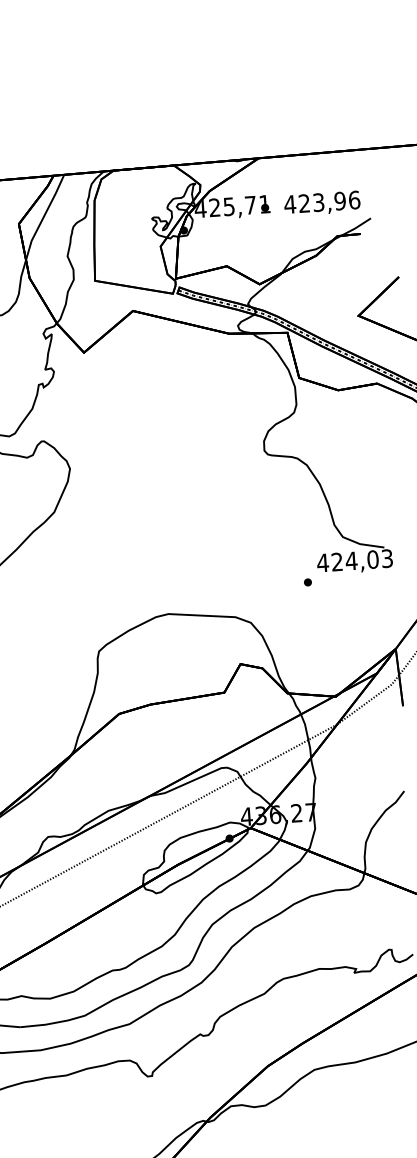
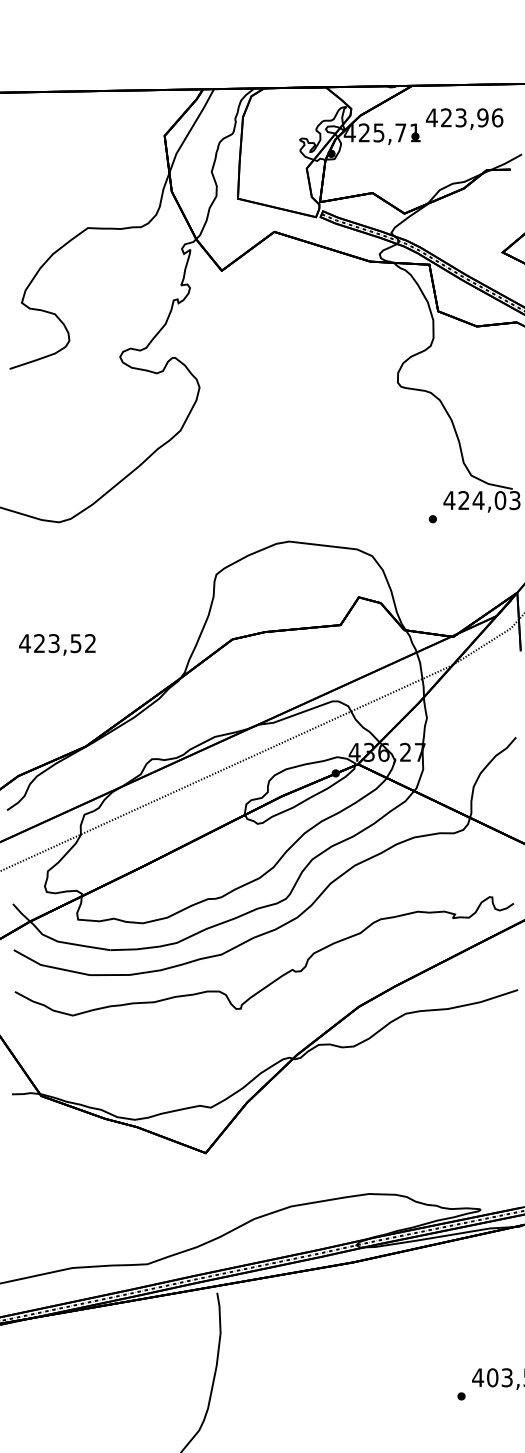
text: (322, 202) -> (464, 118), moved

